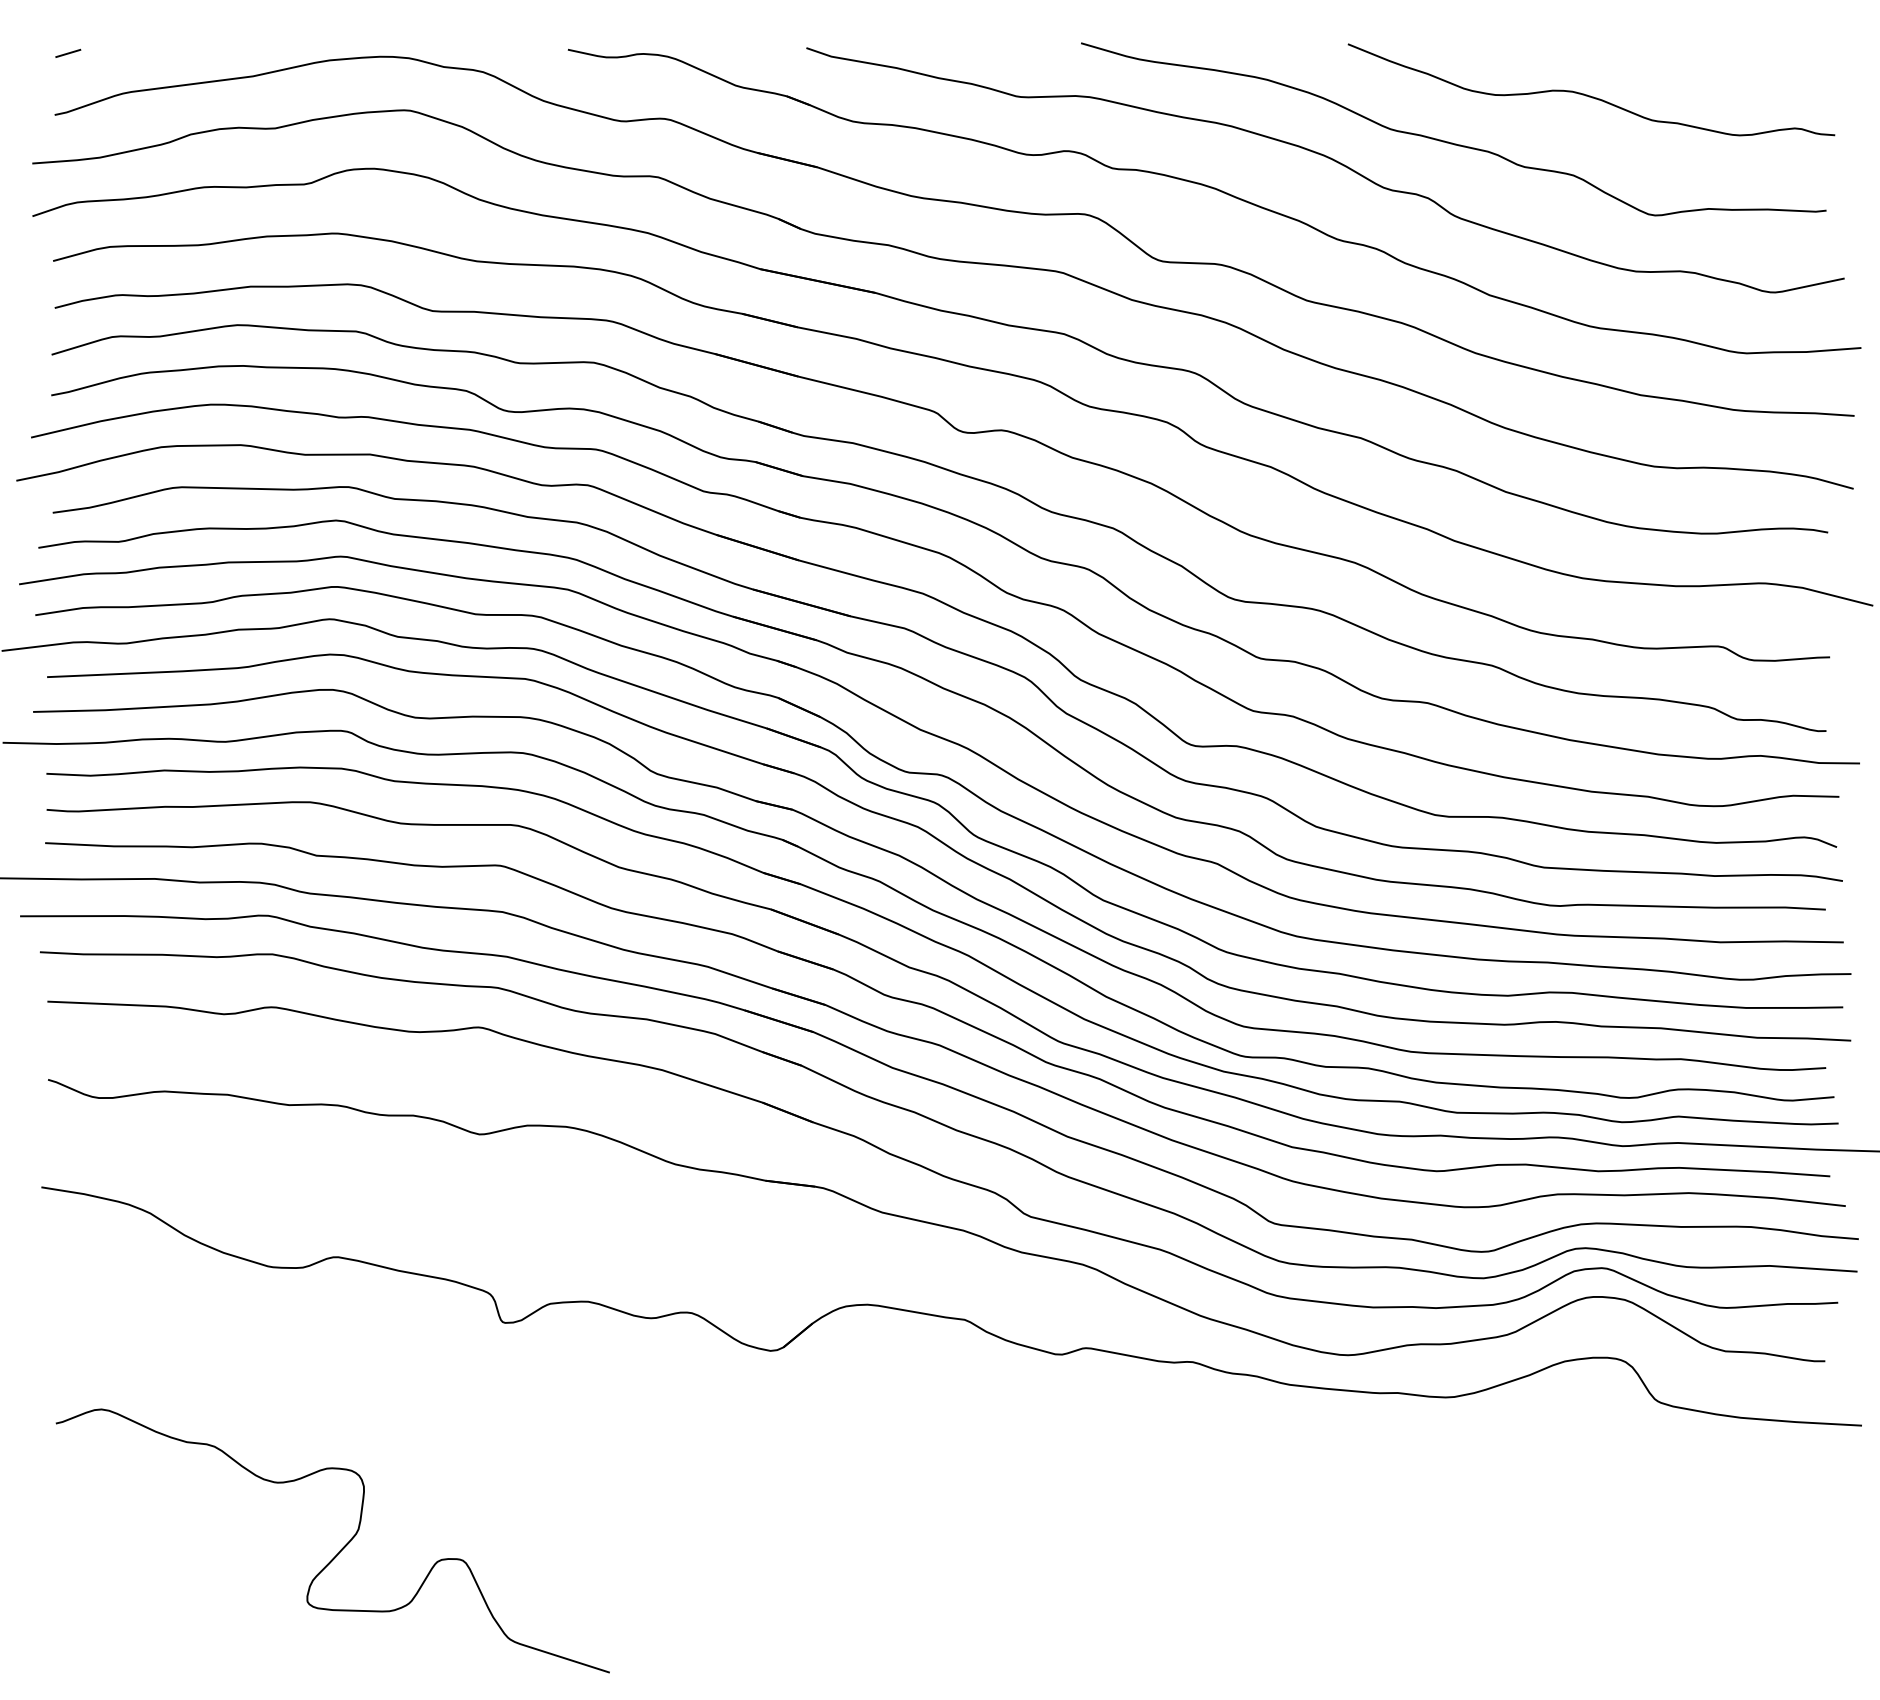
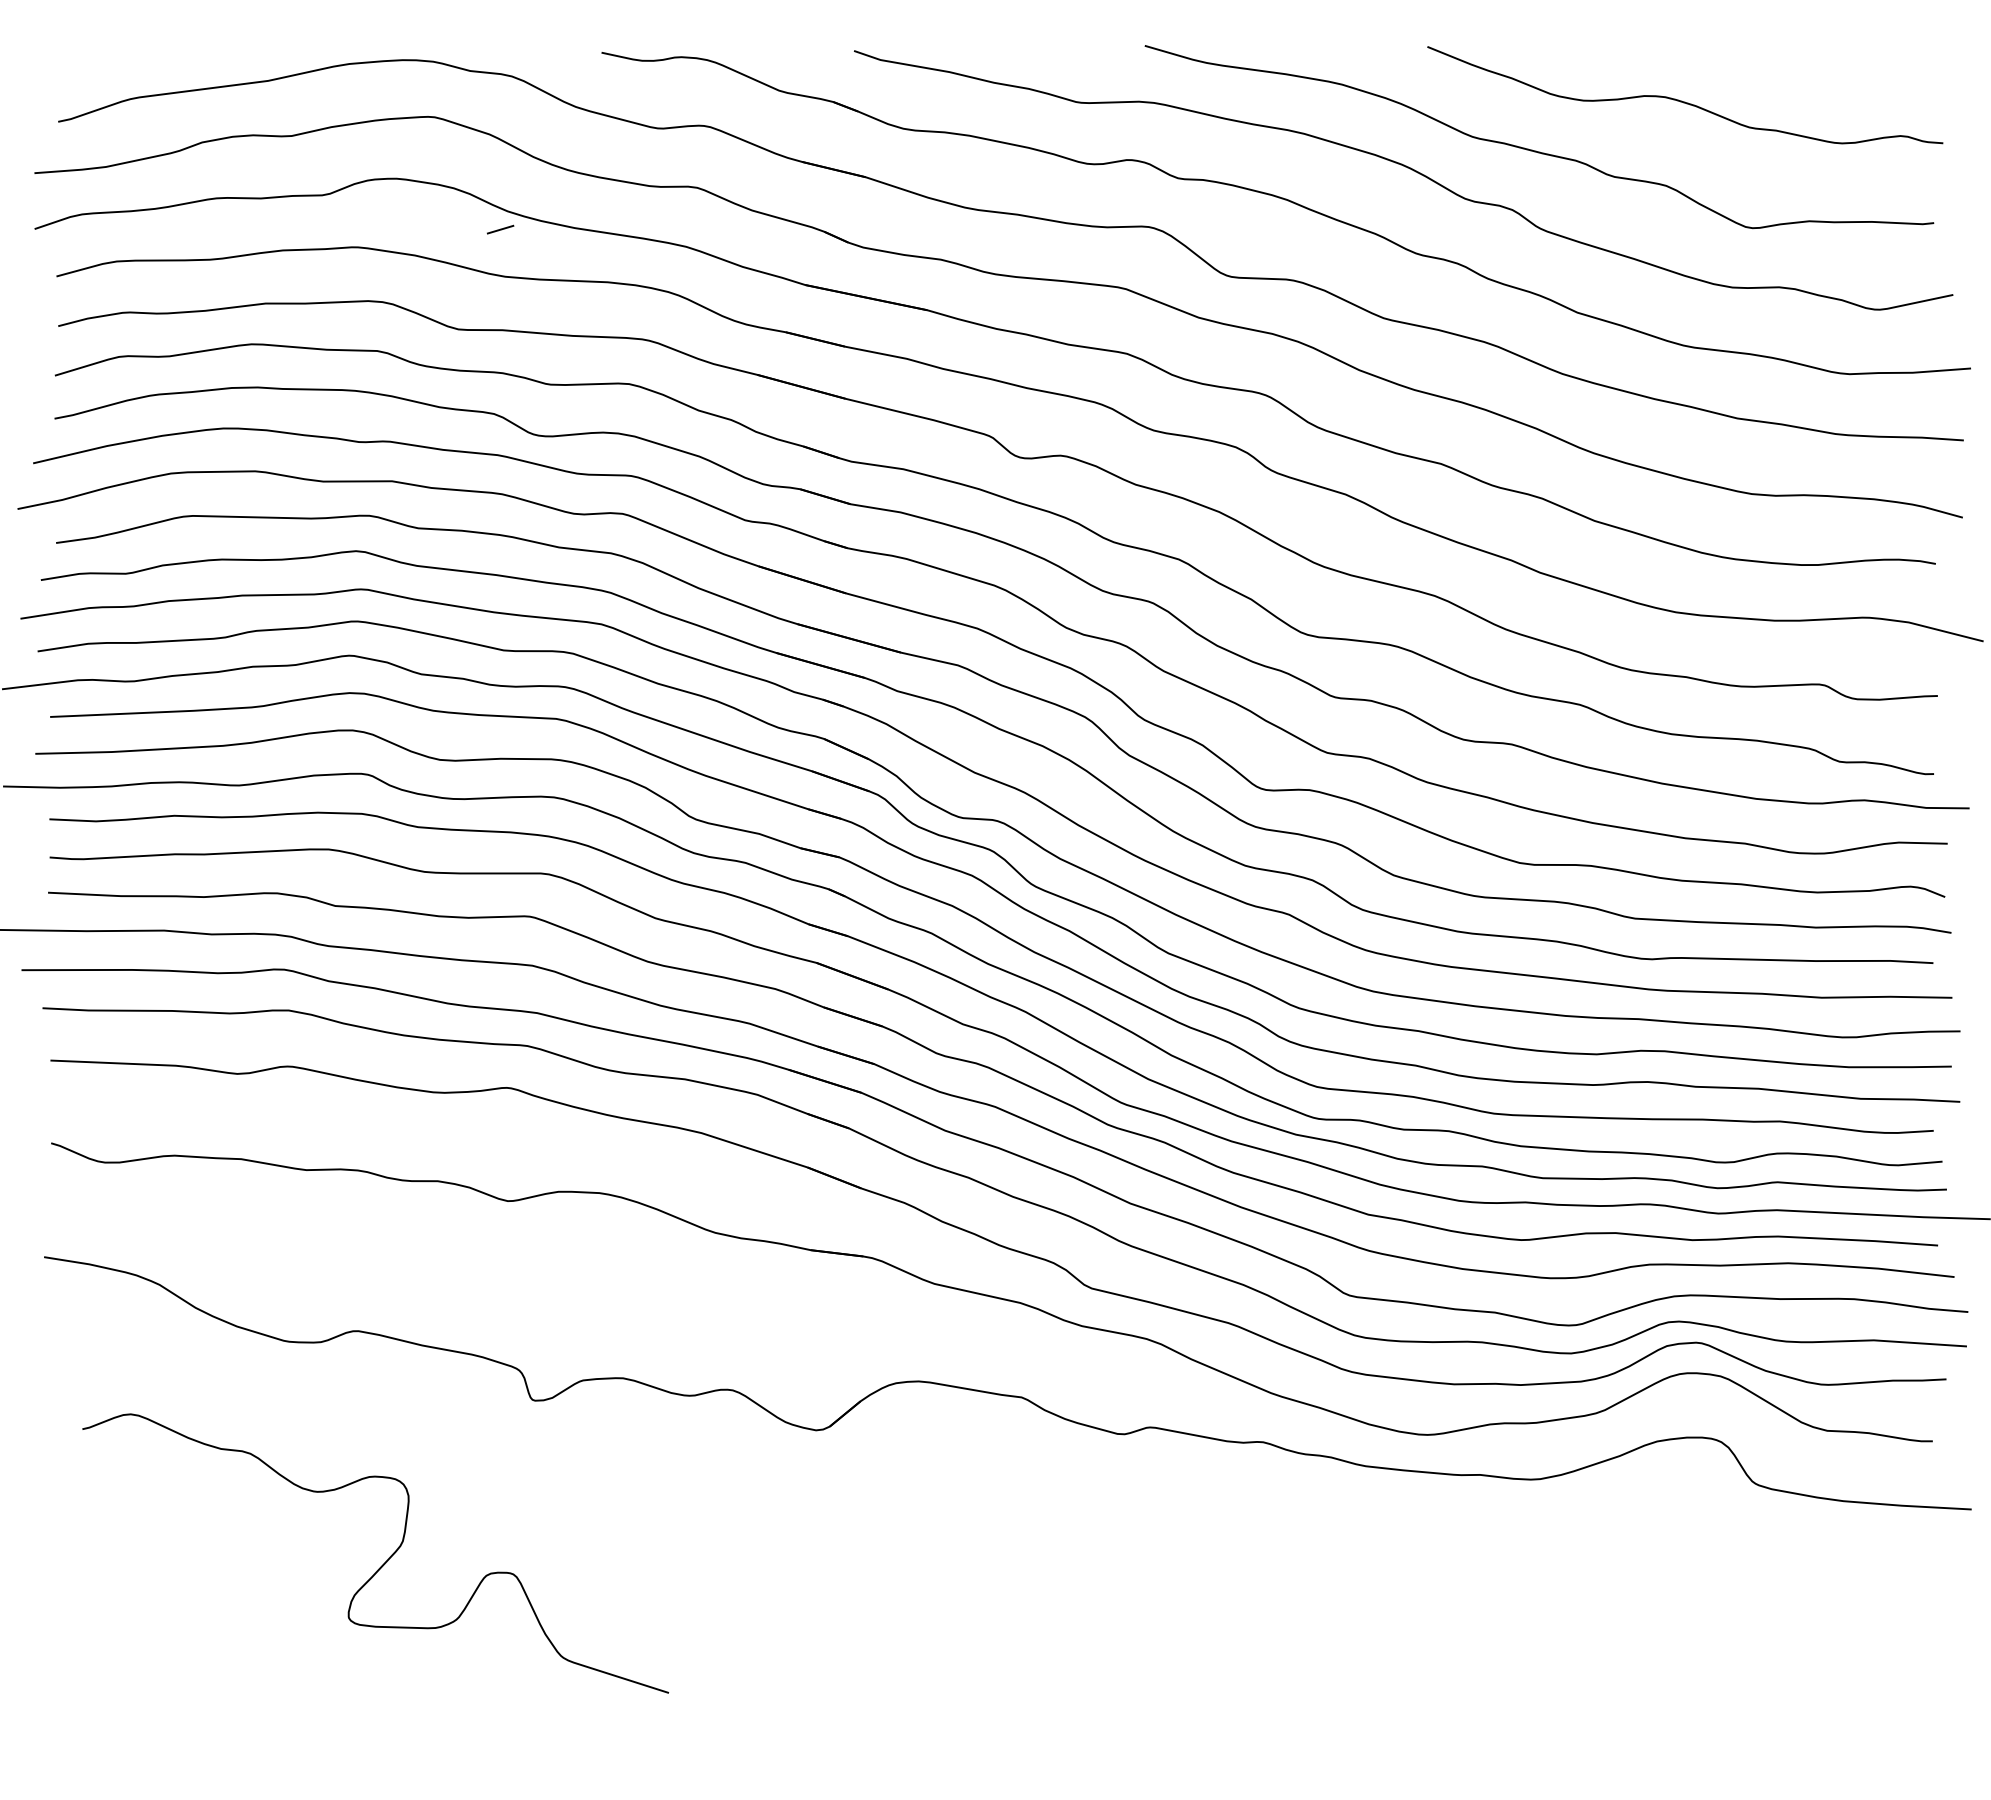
line: (68, 53) -> (500, 229), moved
curve: (341, 1549) -> (384, 1562), moved

